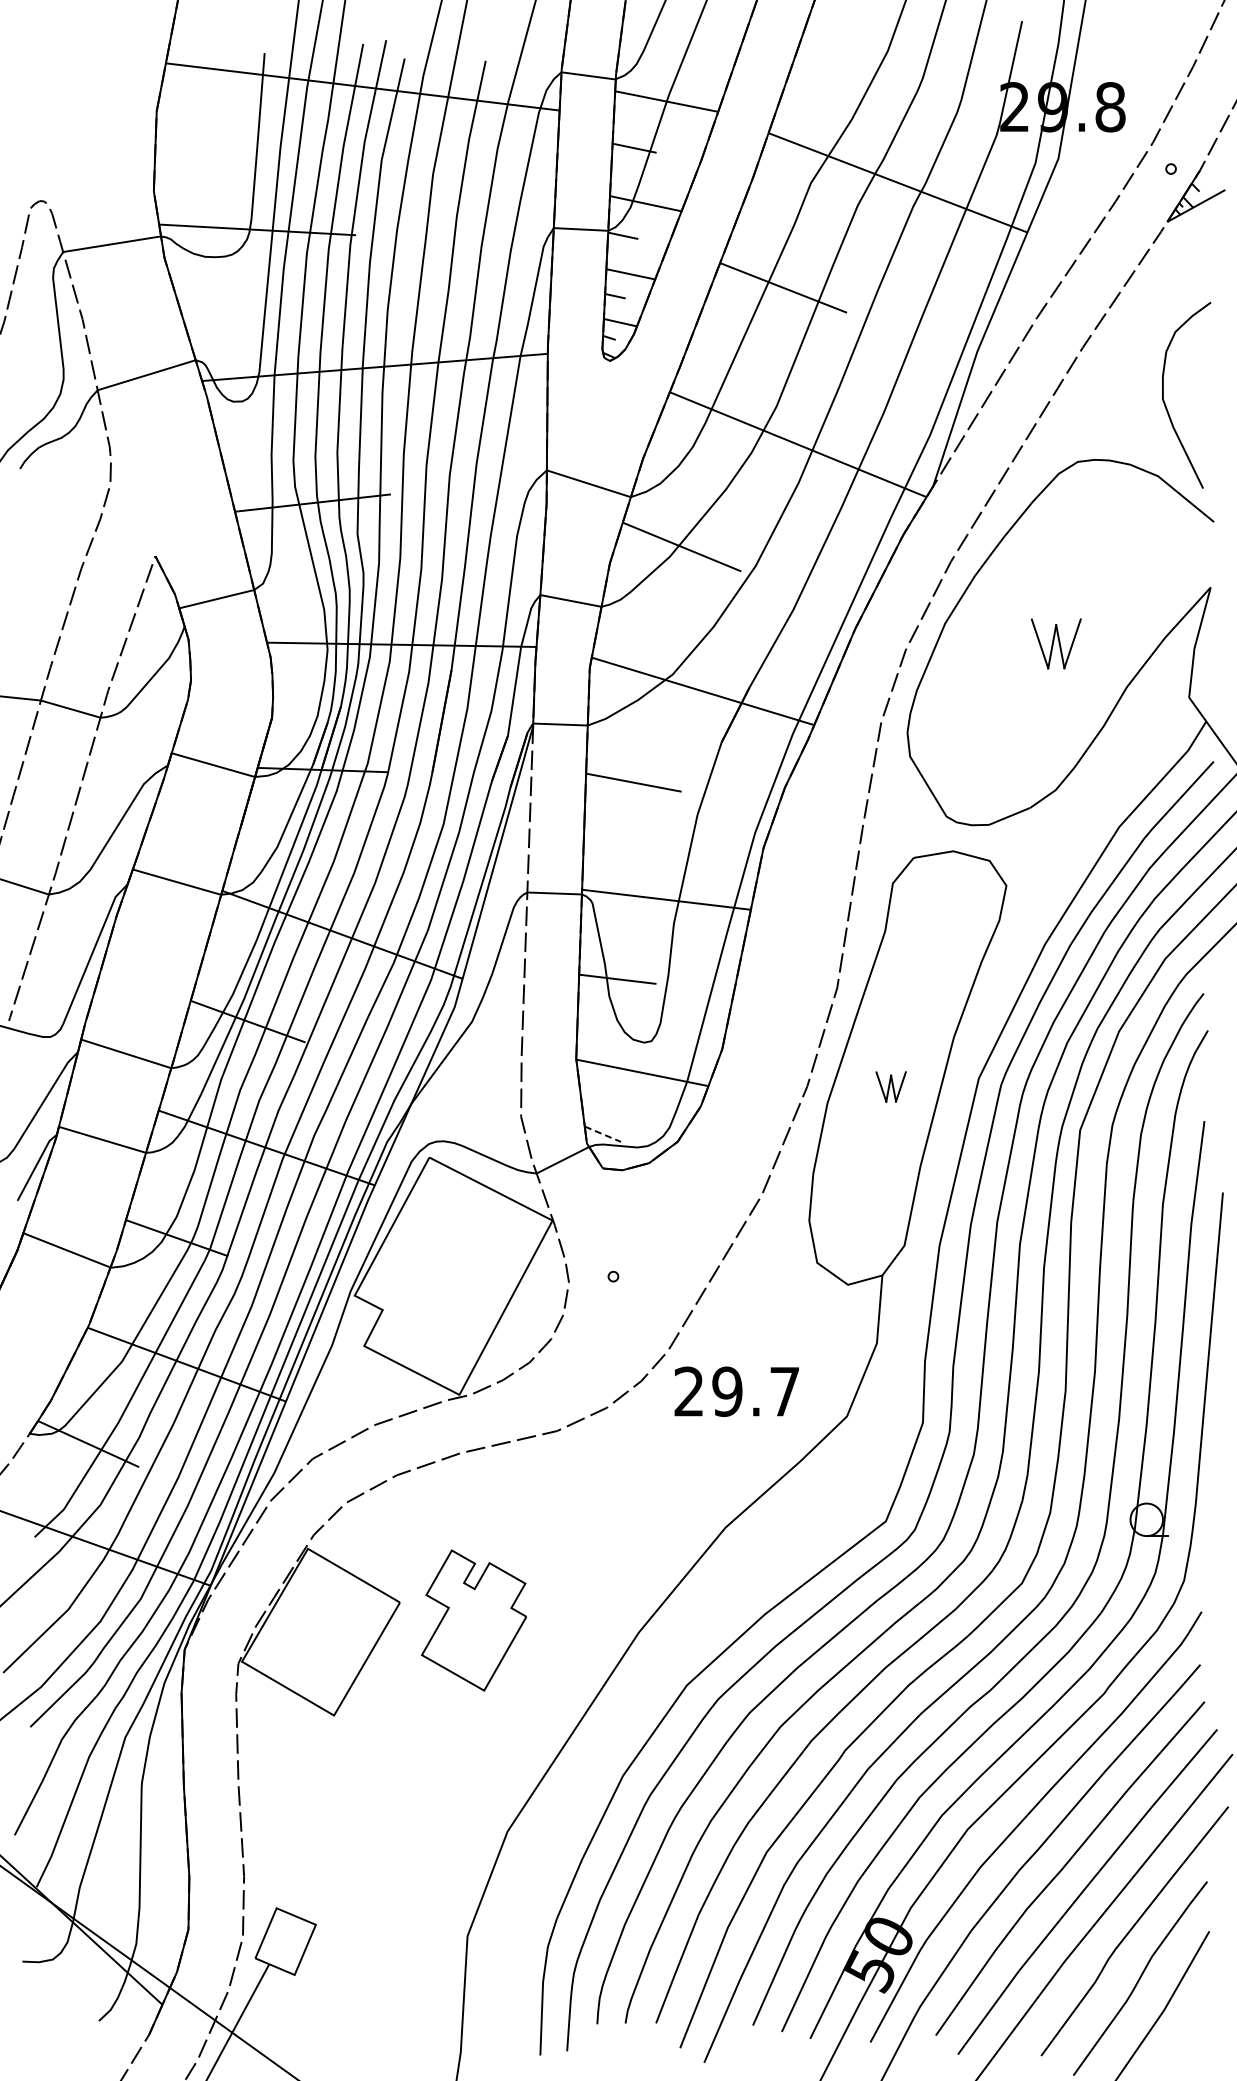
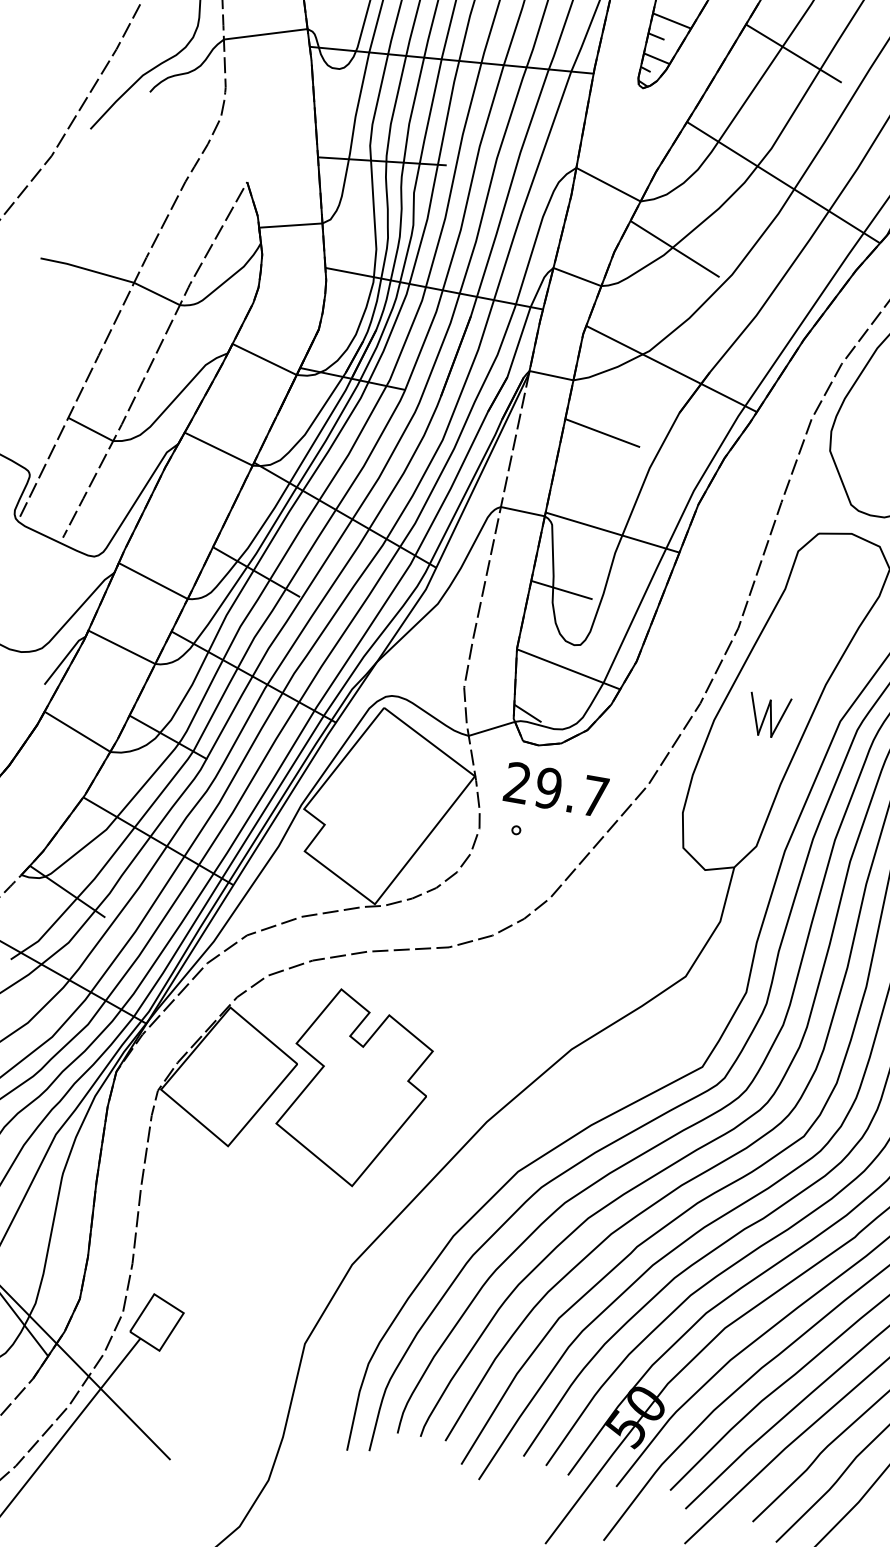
part: (890, 1086) -> (767, 715), size x1.67
line: (602, 1134) -> (527, 713), dashed -> solid
text: (736, 1391) -> (556, 789), moved
part: (473, 1620) -> (354, 1088), size x1.67

